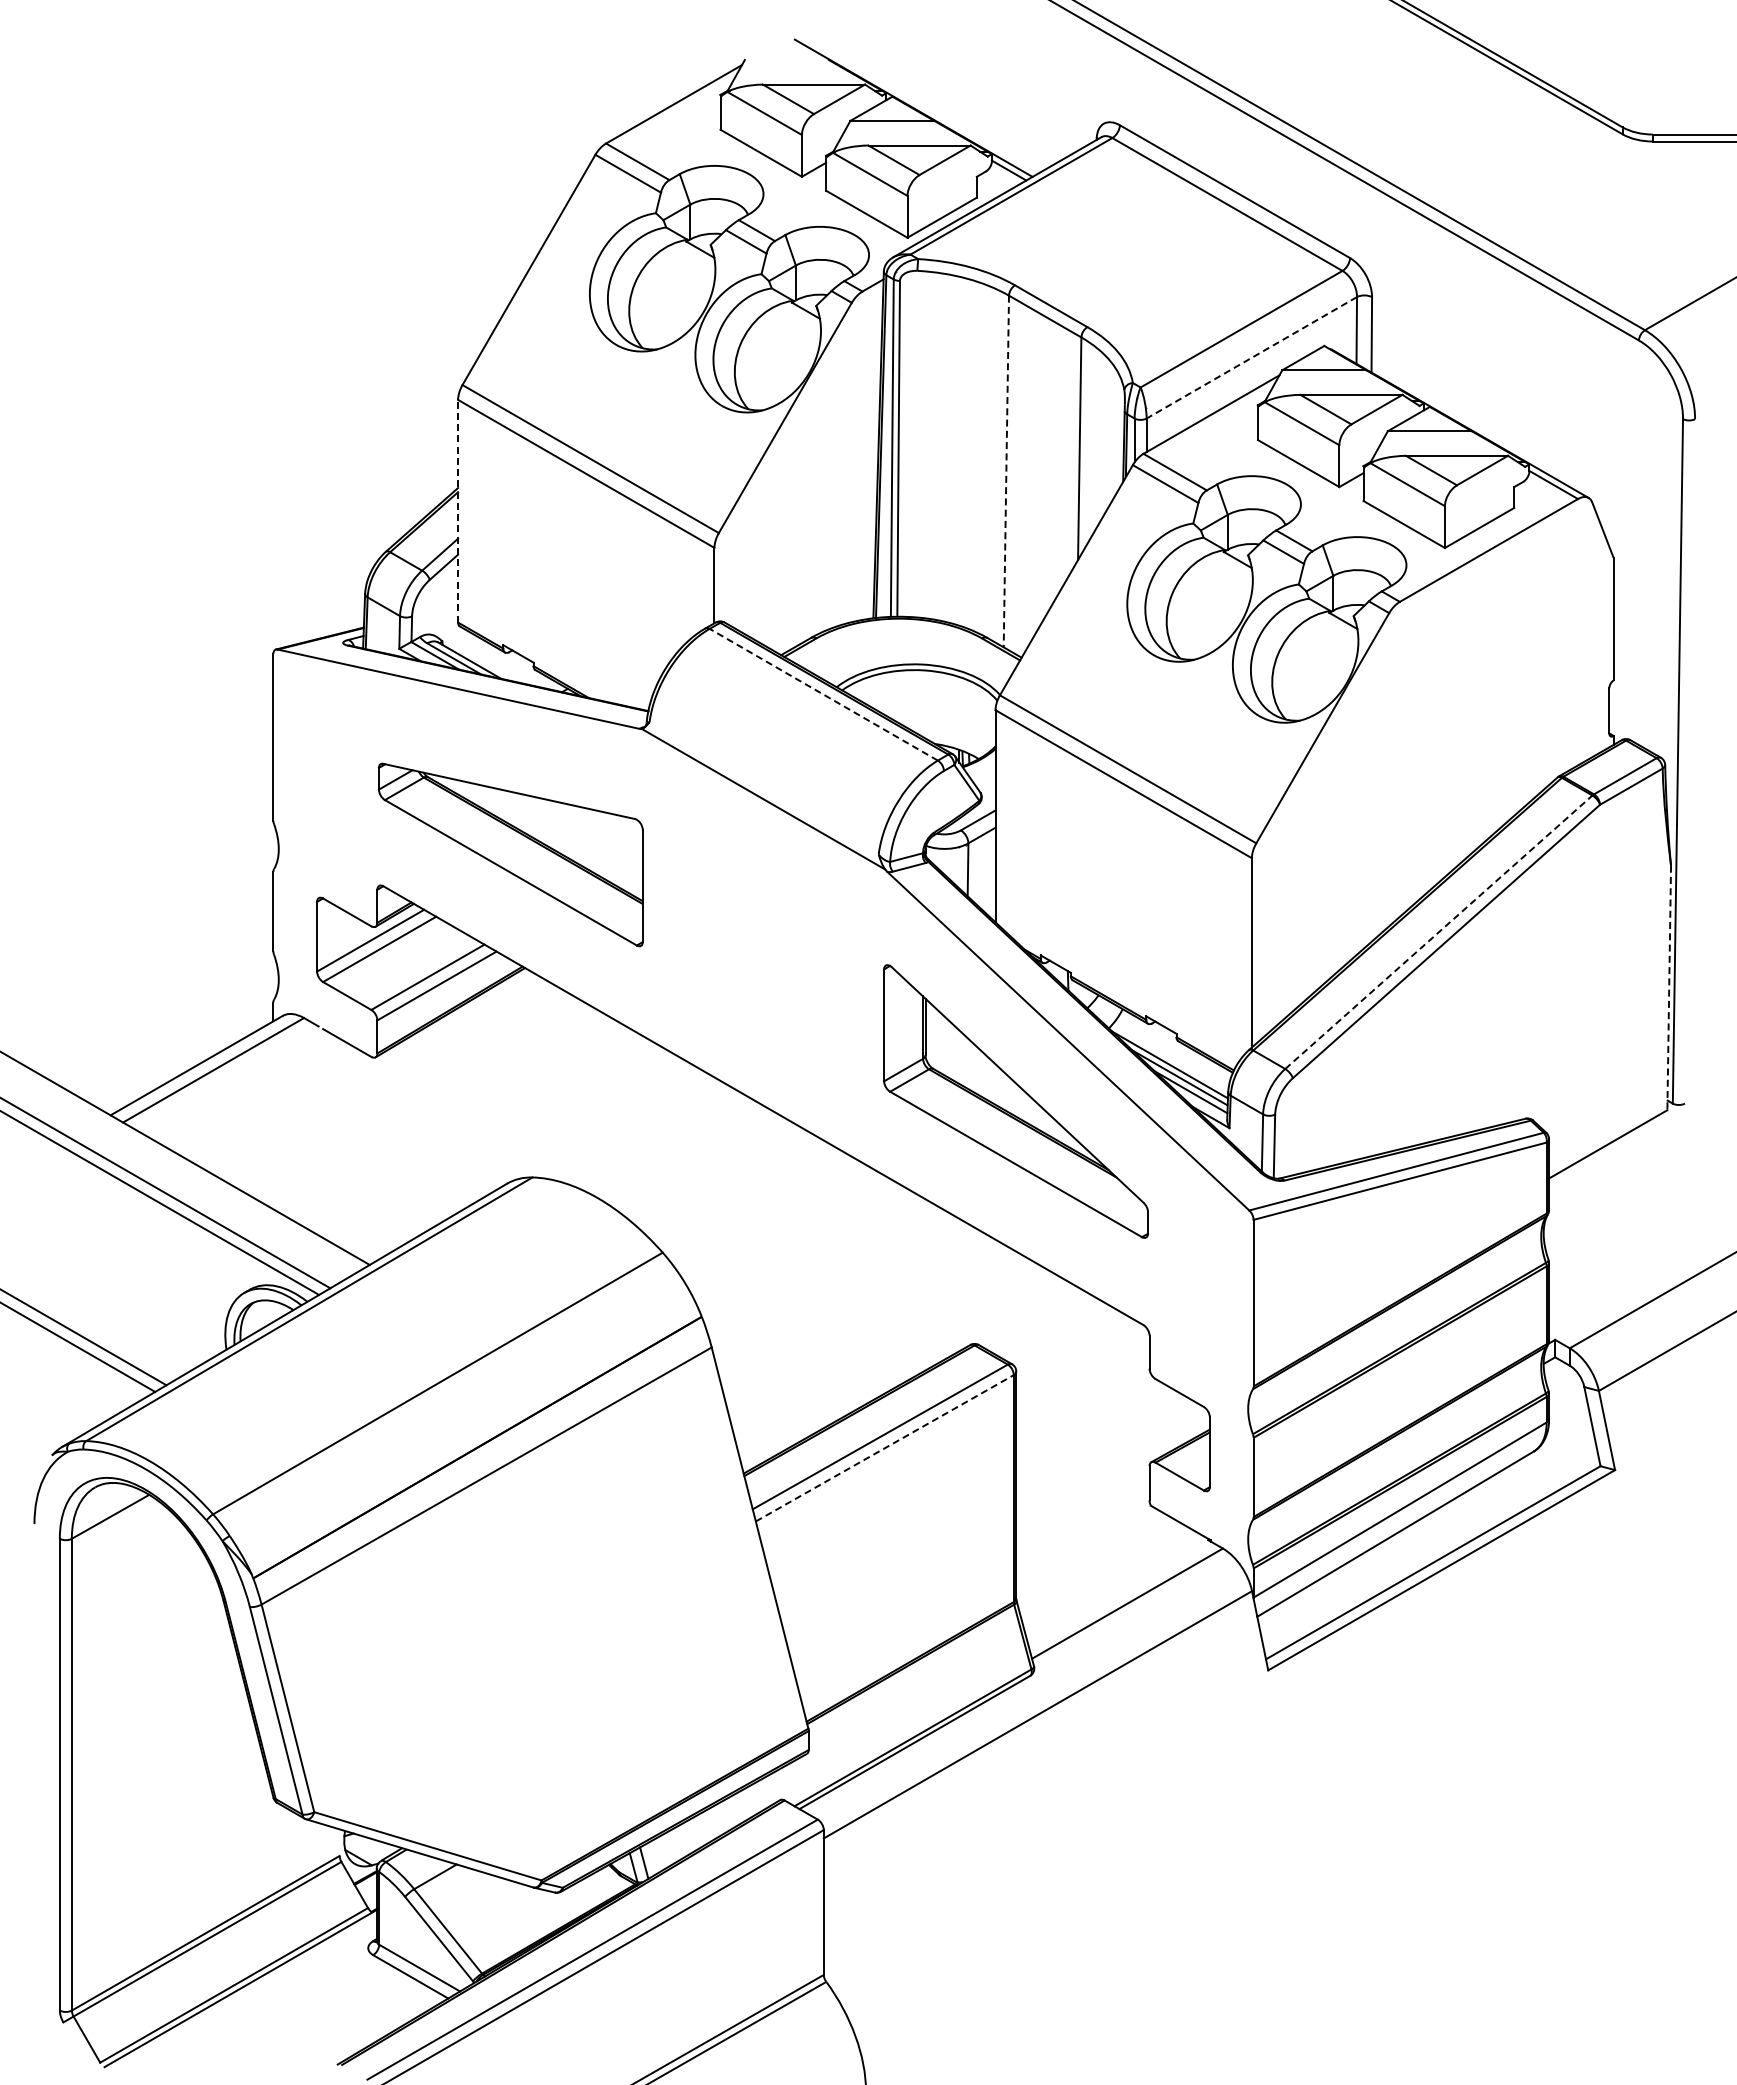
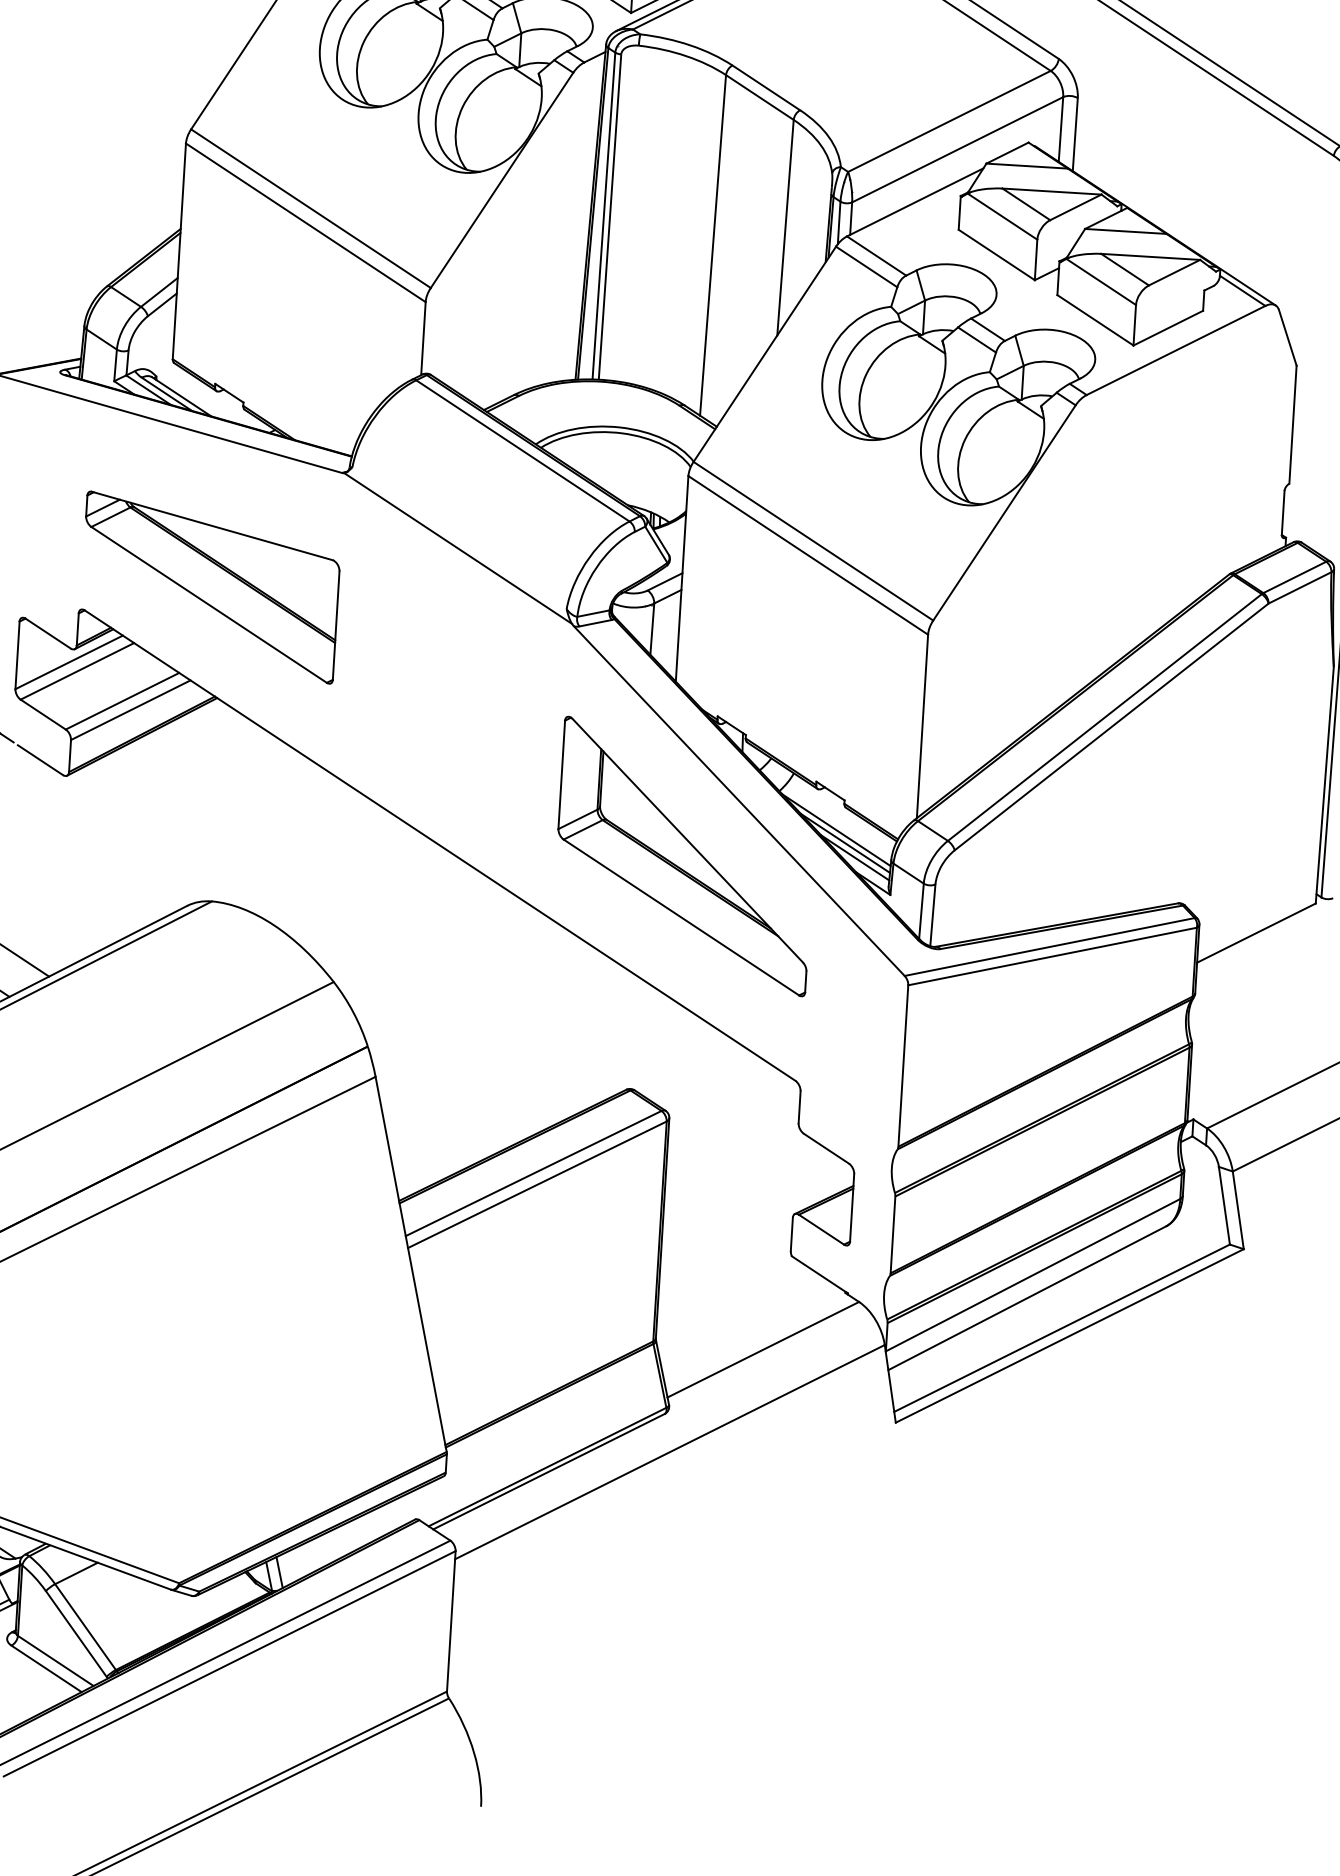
line: (1251, 358) -> (957, 150), dashed -> solid
line: (1006, 471) -> (713, 245), dashed -> solid
line: (458, 510) -> (179, 250), dashed -> solid
line: (823, 694) -> (522, 450), dashed -> solid
line: (1438, 932) -> (1104, 717), dashed -> solid
line: (1669, 988) -> (1325, 785), dashed -> solid
line: (885, 1448) -> (538, 1185), dashed -> solid

